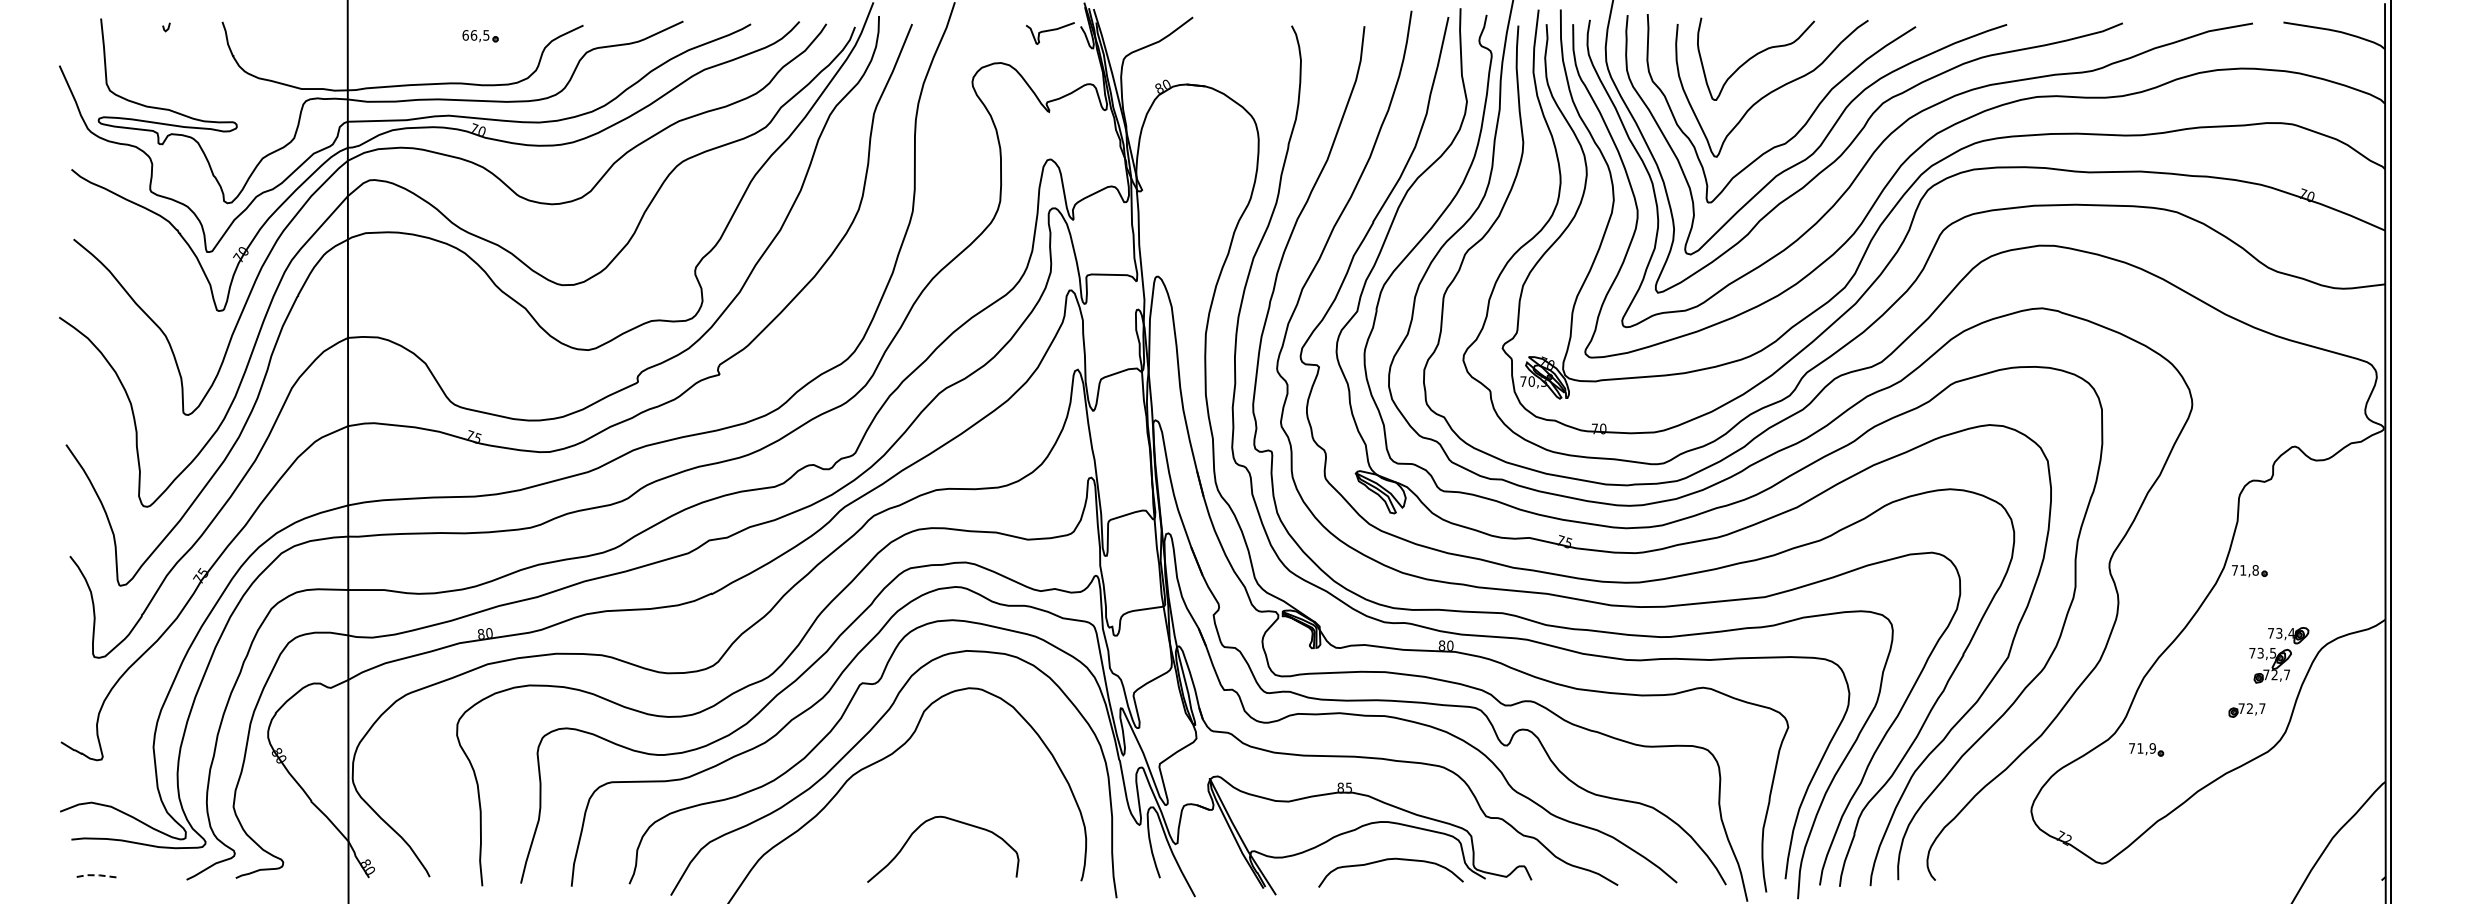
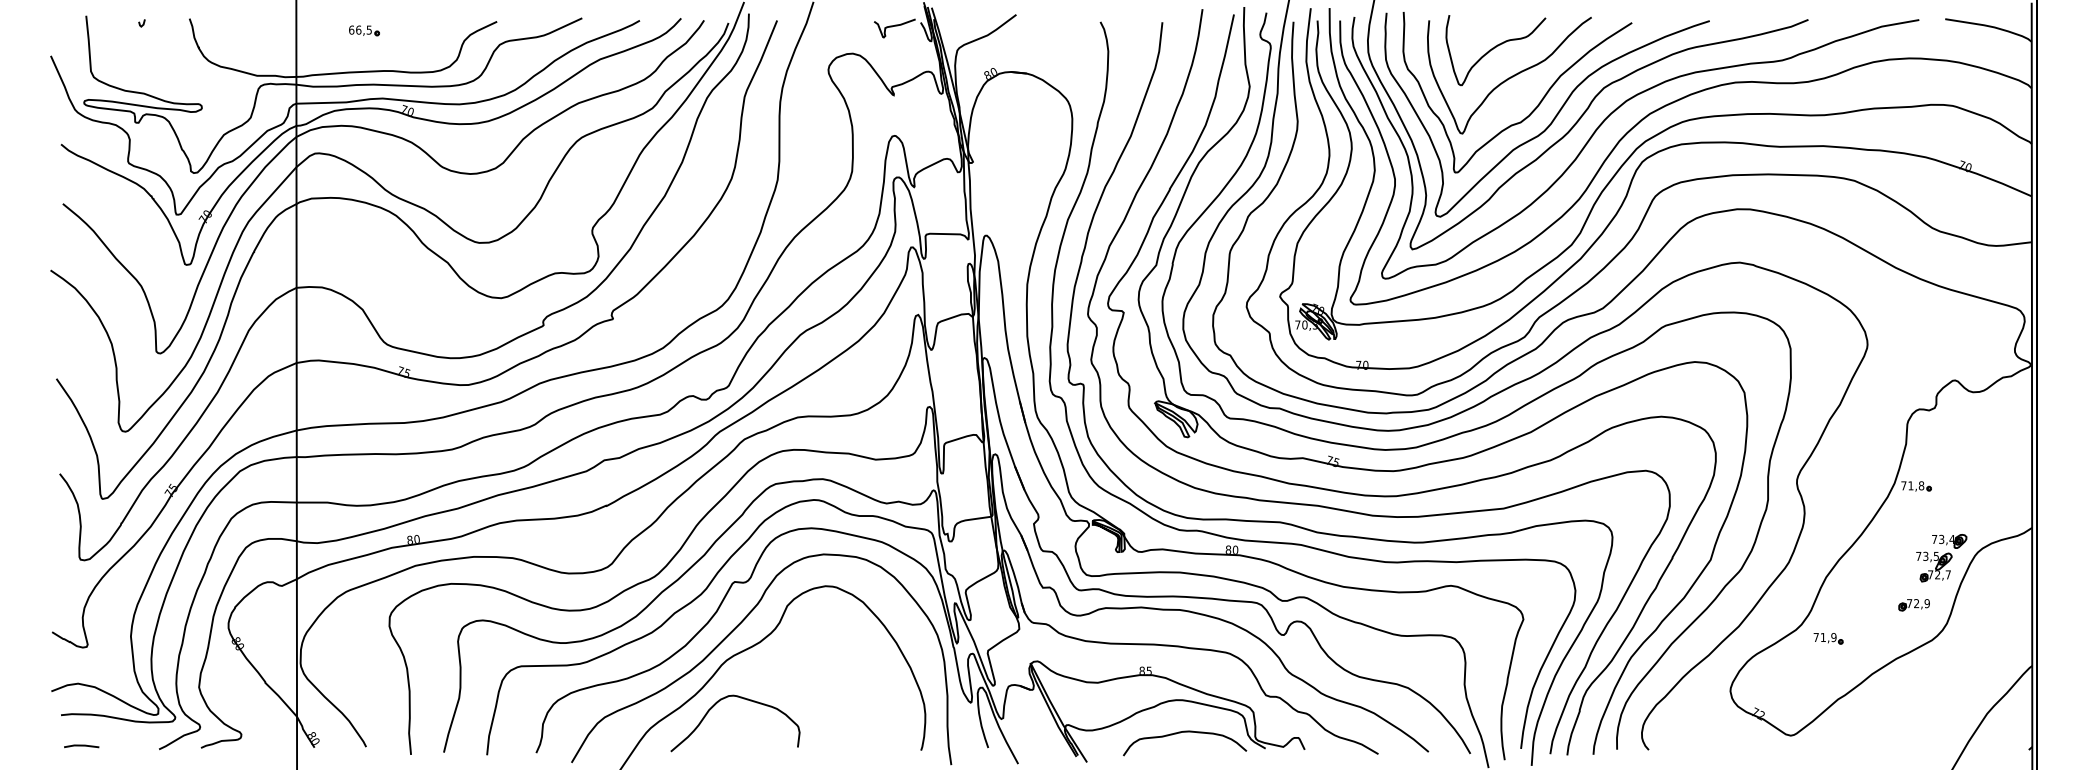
part: (480, 36) -> (364, 31), moved
text: (2262, 708) -> (1927, 603), 72,7 -> 72,9
curve: (951, 820) -> (742, 698), moved
line: (94, 875) -> (80, 745), dashed -> solid

